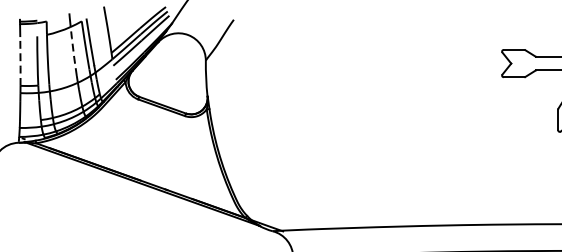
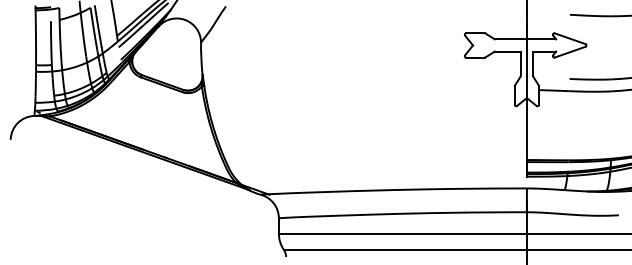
line: (73, 51) -> (83, 34), dashed -> solid
line: (21, 61) -> (36, 43), dashed -> solid

